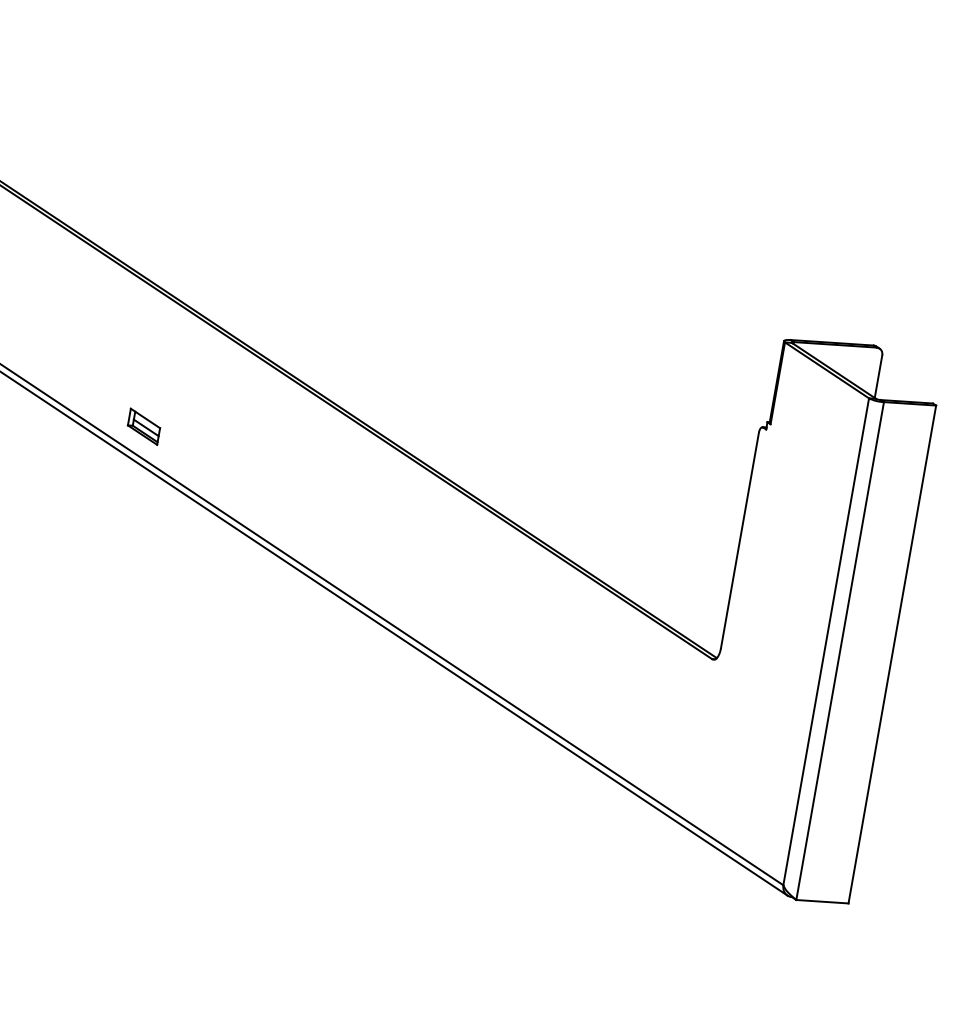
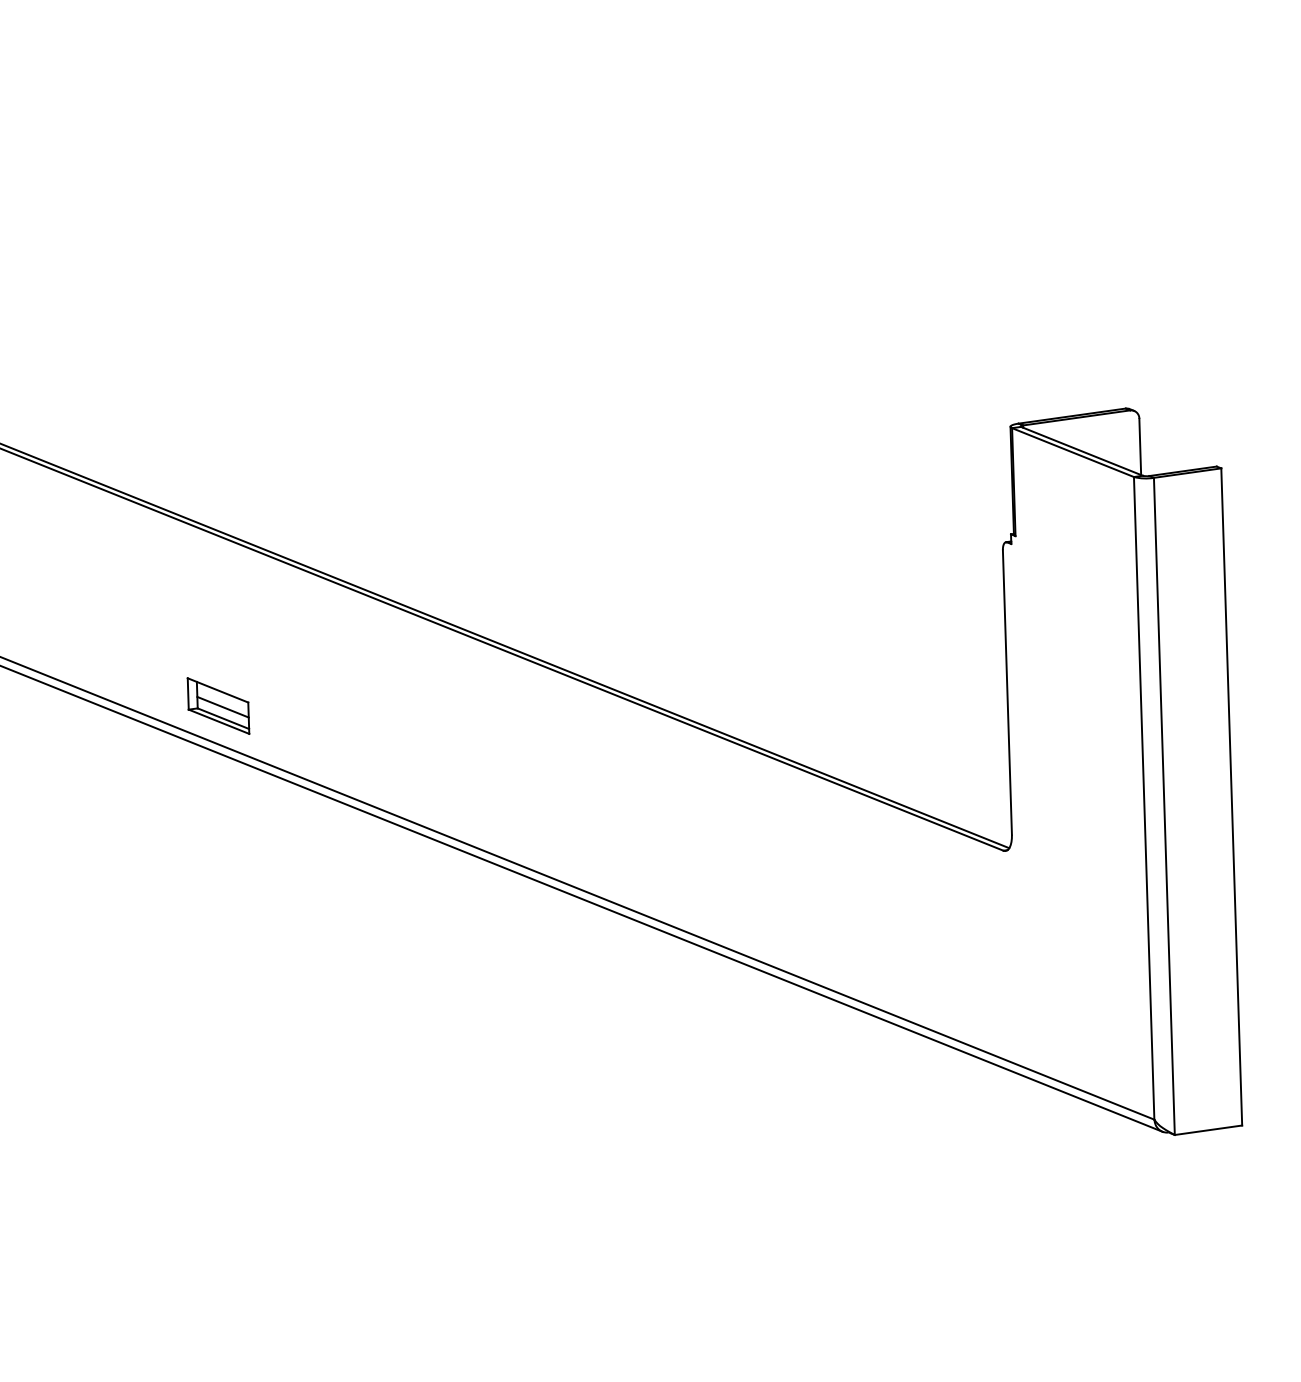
part: (144, 426) -> (218, 705), size x1.43

